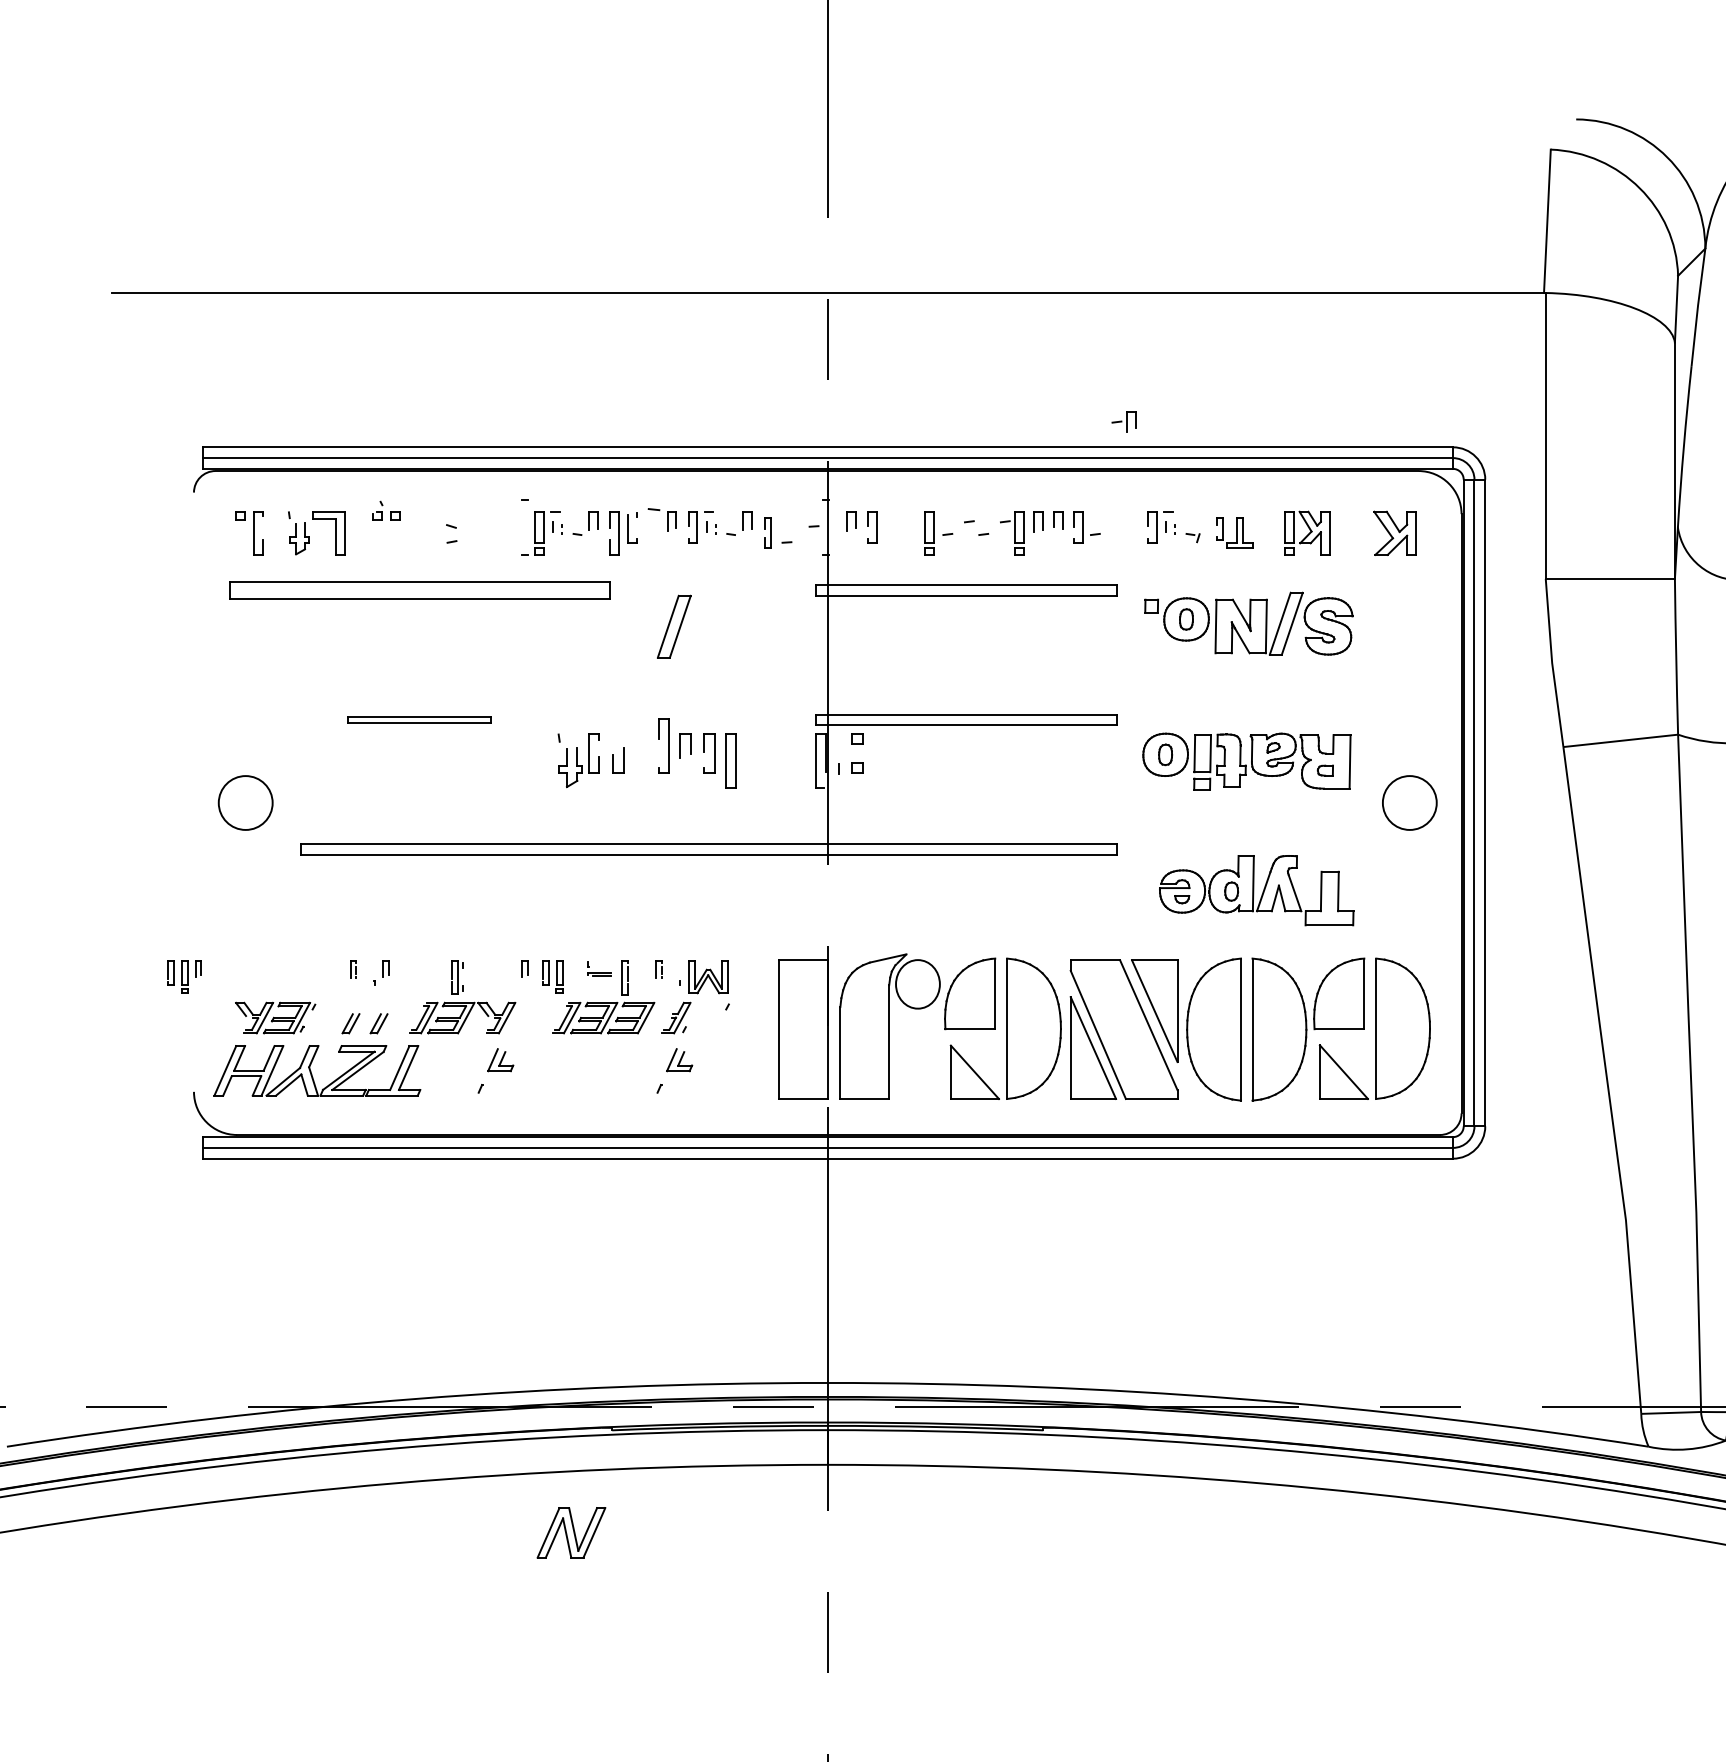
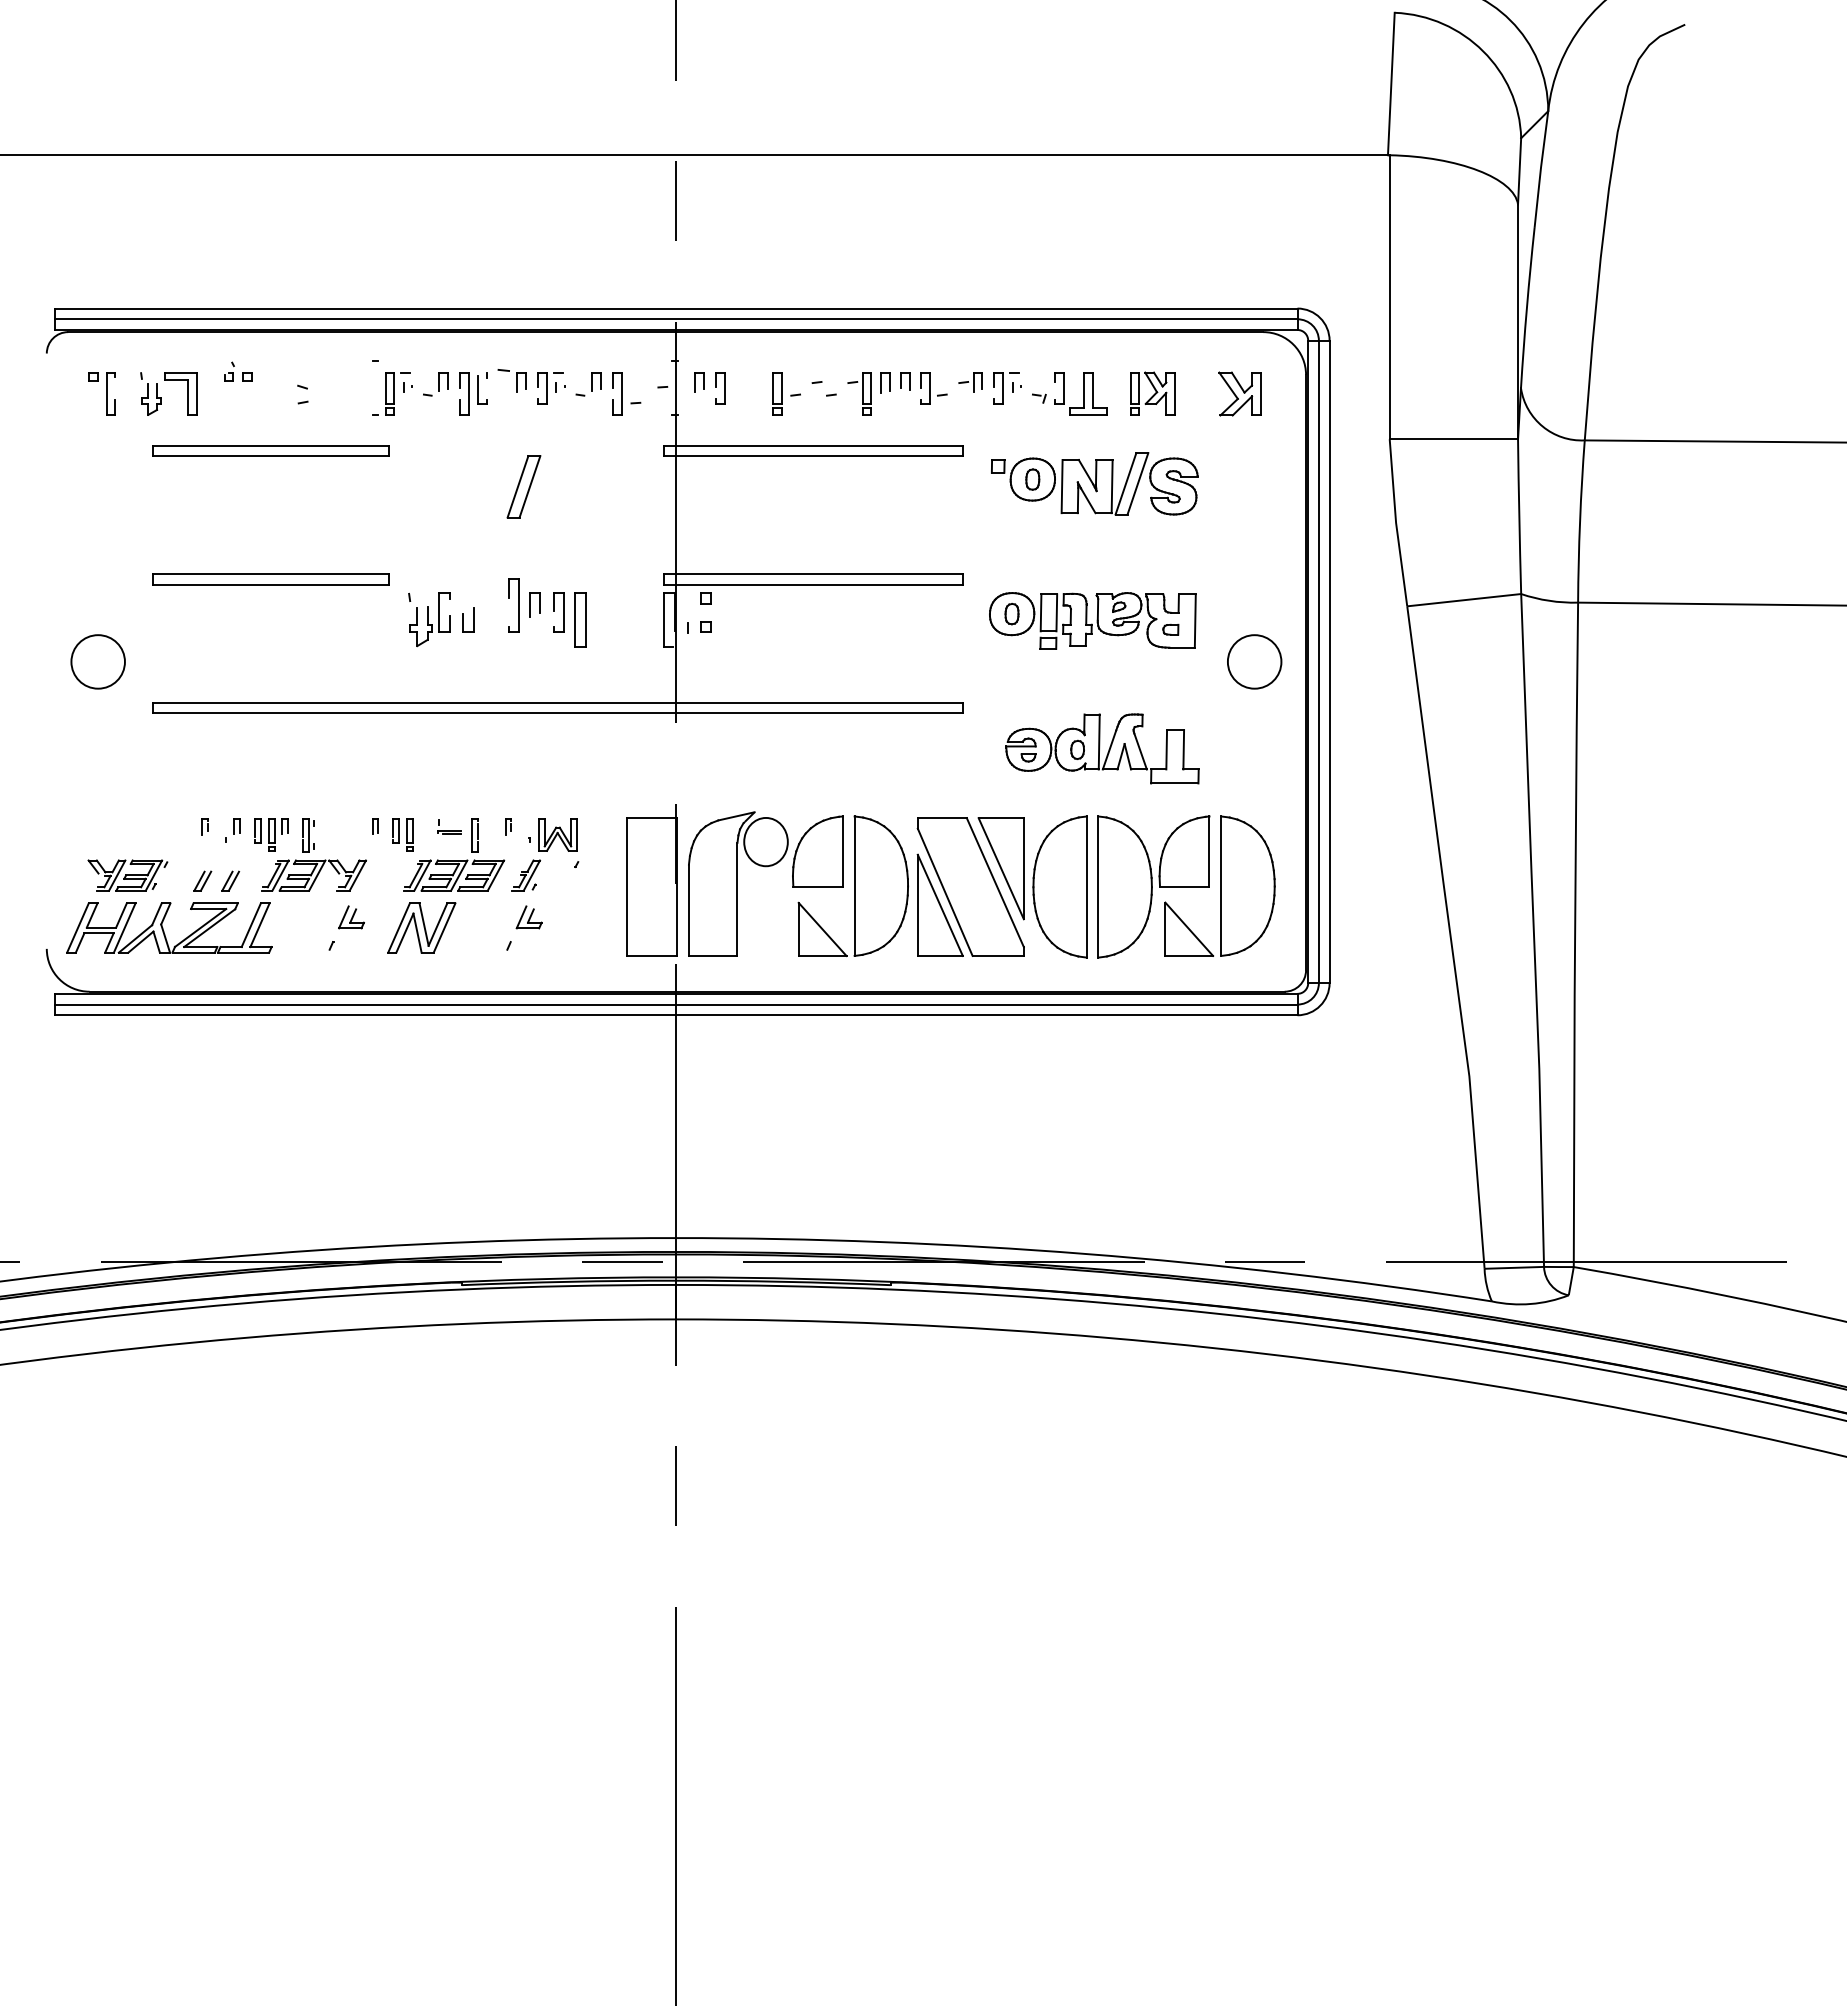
part: (1123, 422) -> (970, 382), moved
part: (768, 532) -> (617, 393), size x1.43
part: (1234, 532) -> (1080, 393), size x1.43
part: (419, 590) -> (270, 450), size x0.62
part: (419, 720) -> (270, 579), size x1.67
part: (184, 976) -> (271, 834), moved
part: (571, 1532) -> (421, 927), moved

